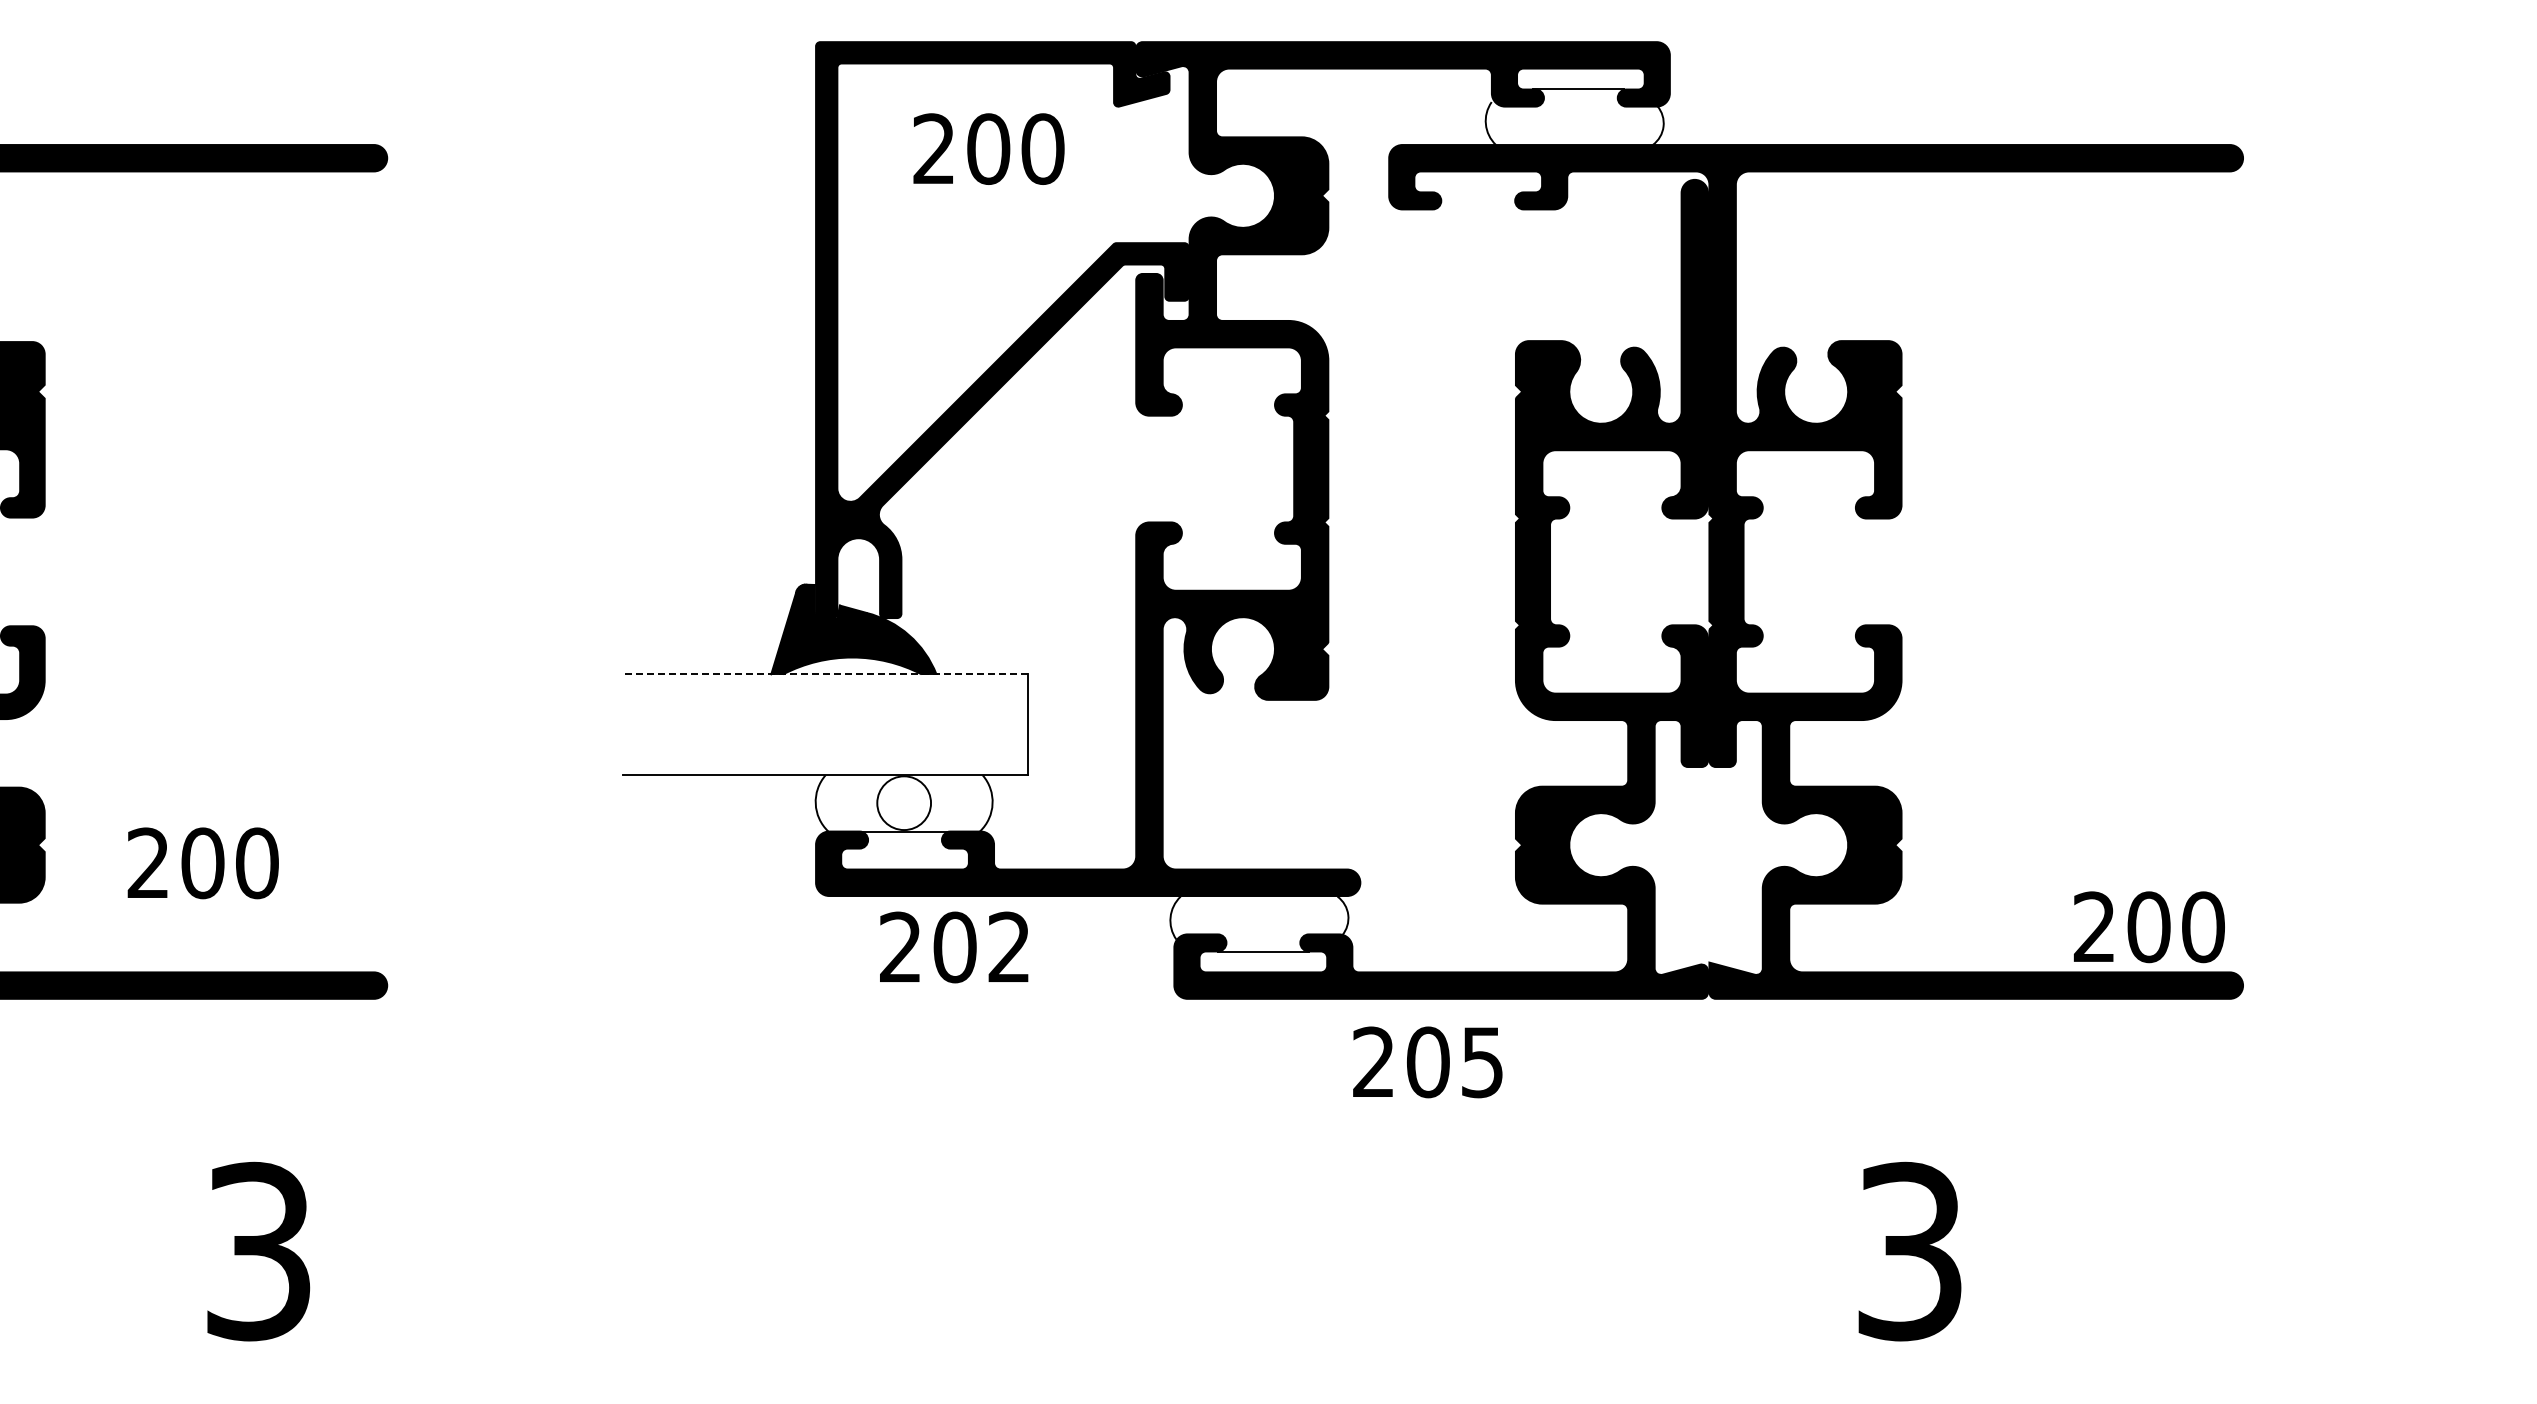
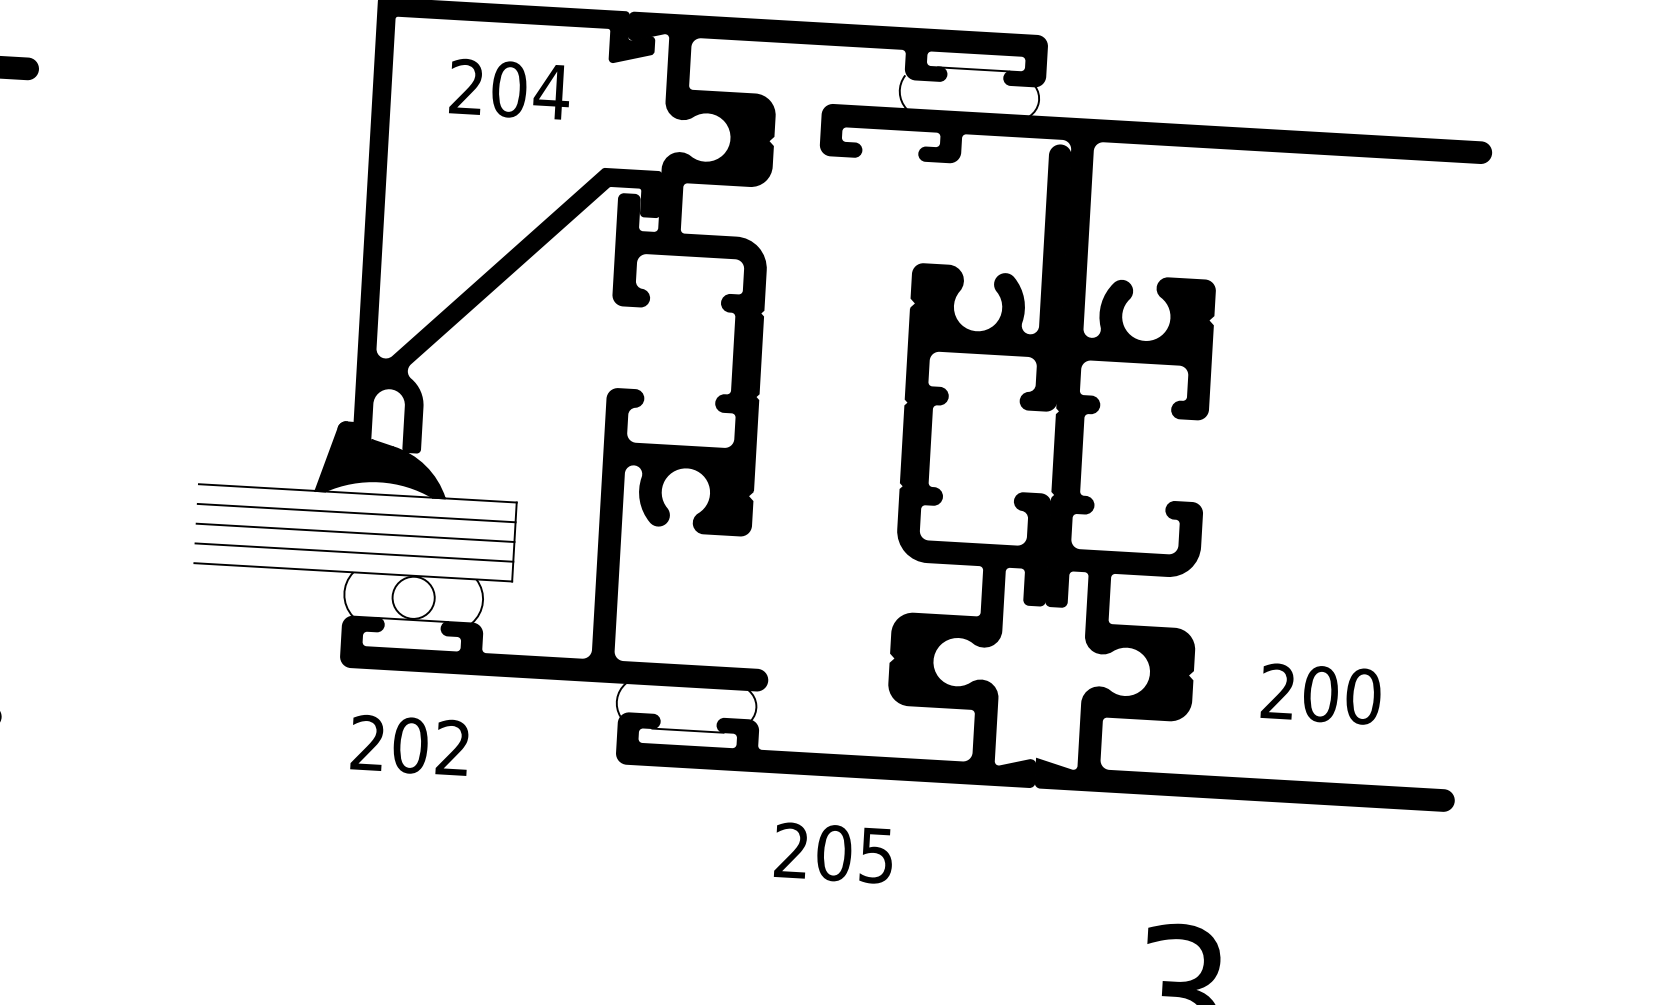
text: (1042, 148) -> (551, 91), 200 -> 204
line: (825, 674) -> (357, 493), dashed -> solid
line: (825, 699) -> (356, 513), added
line: (825, 724) -> (355, 532), added
line: (825, 749) -> (354, 552), added
text: (2149, 927) -> (1321, 694), moved
text: (954, 947) -> (410, 745), moved
text: (1427, 1062) -> (833, 853), moved

